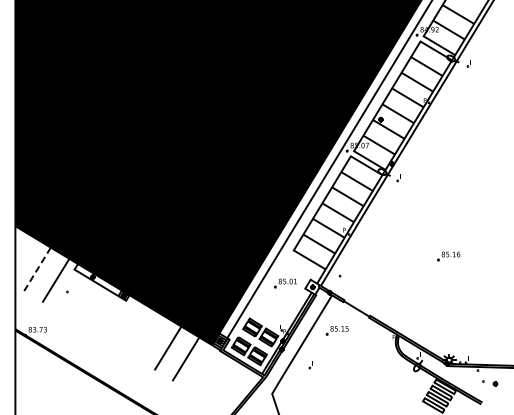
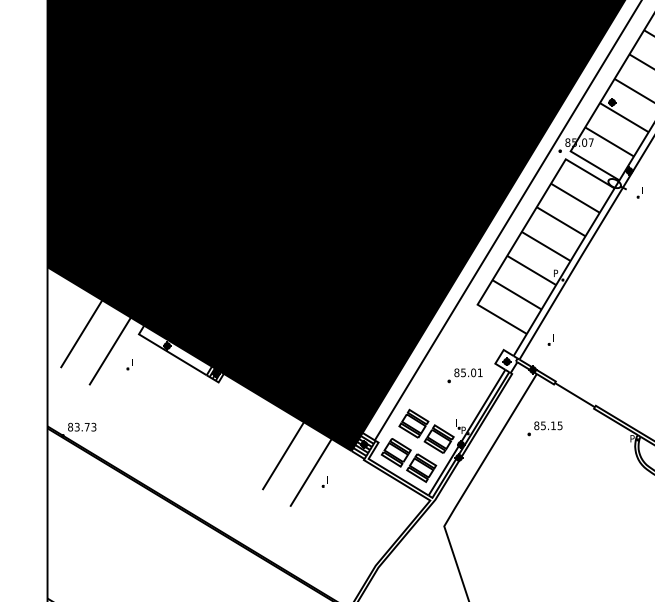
line: (37, 269) -> (81, 334), dashed -> solid
part: (285, 283) -> (464, 375), moved
part: (310, 365) -> (324, 482), moved

